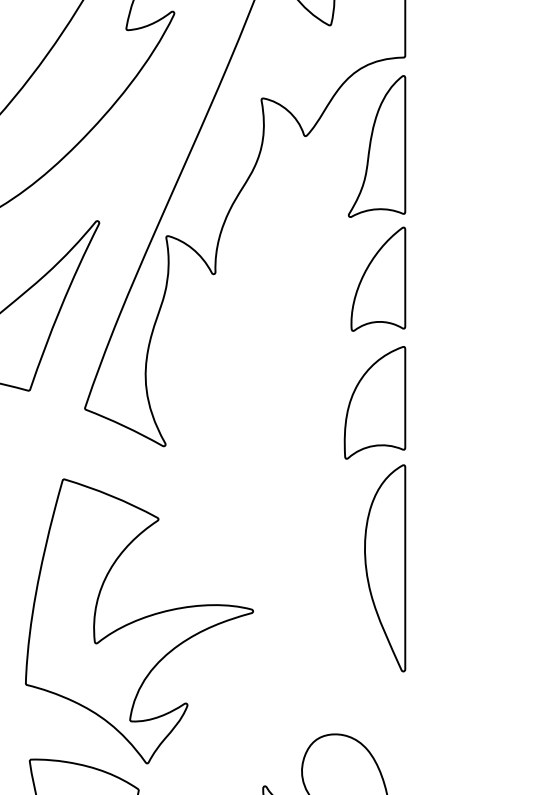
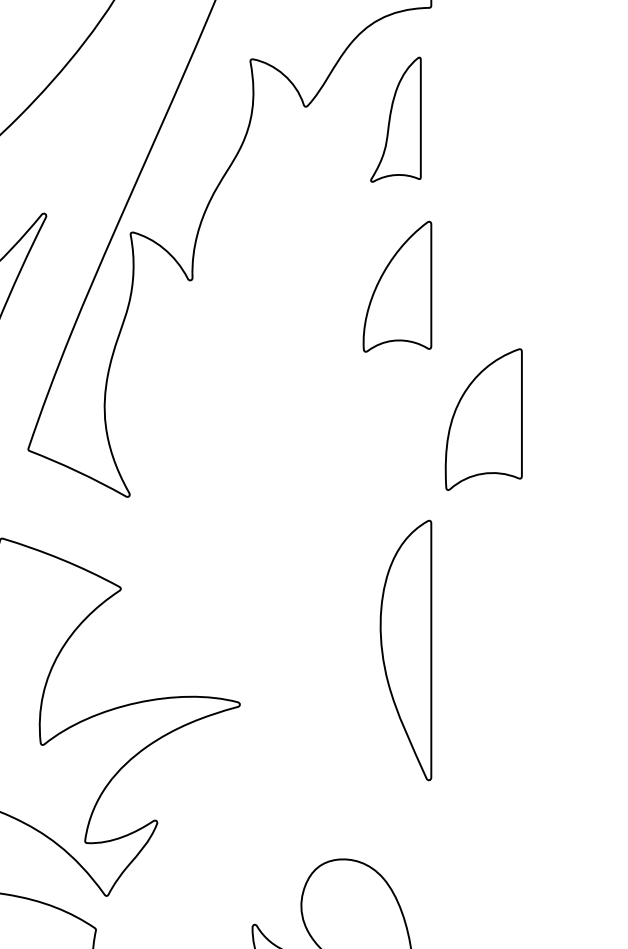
part: (377, 146) -> (396, 119), size x0.7
part: (374, 402) -> (483, 419), moved

